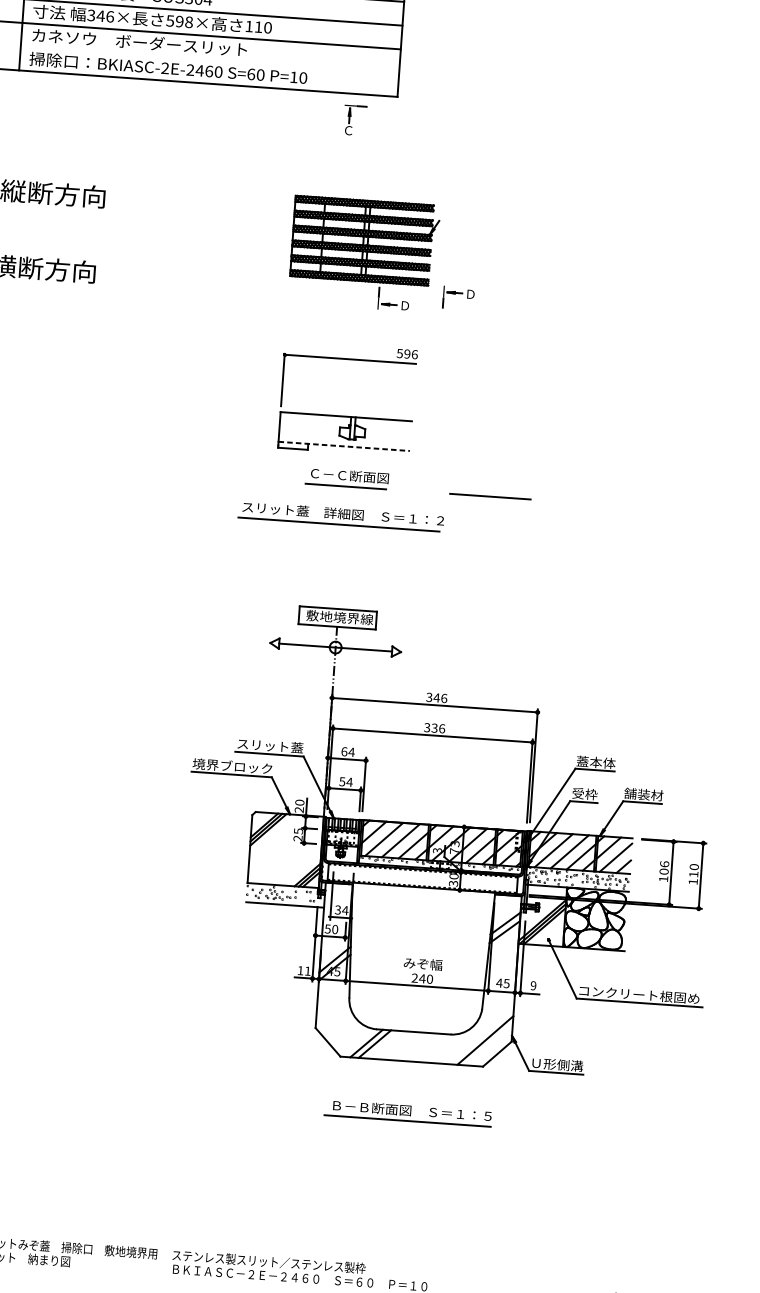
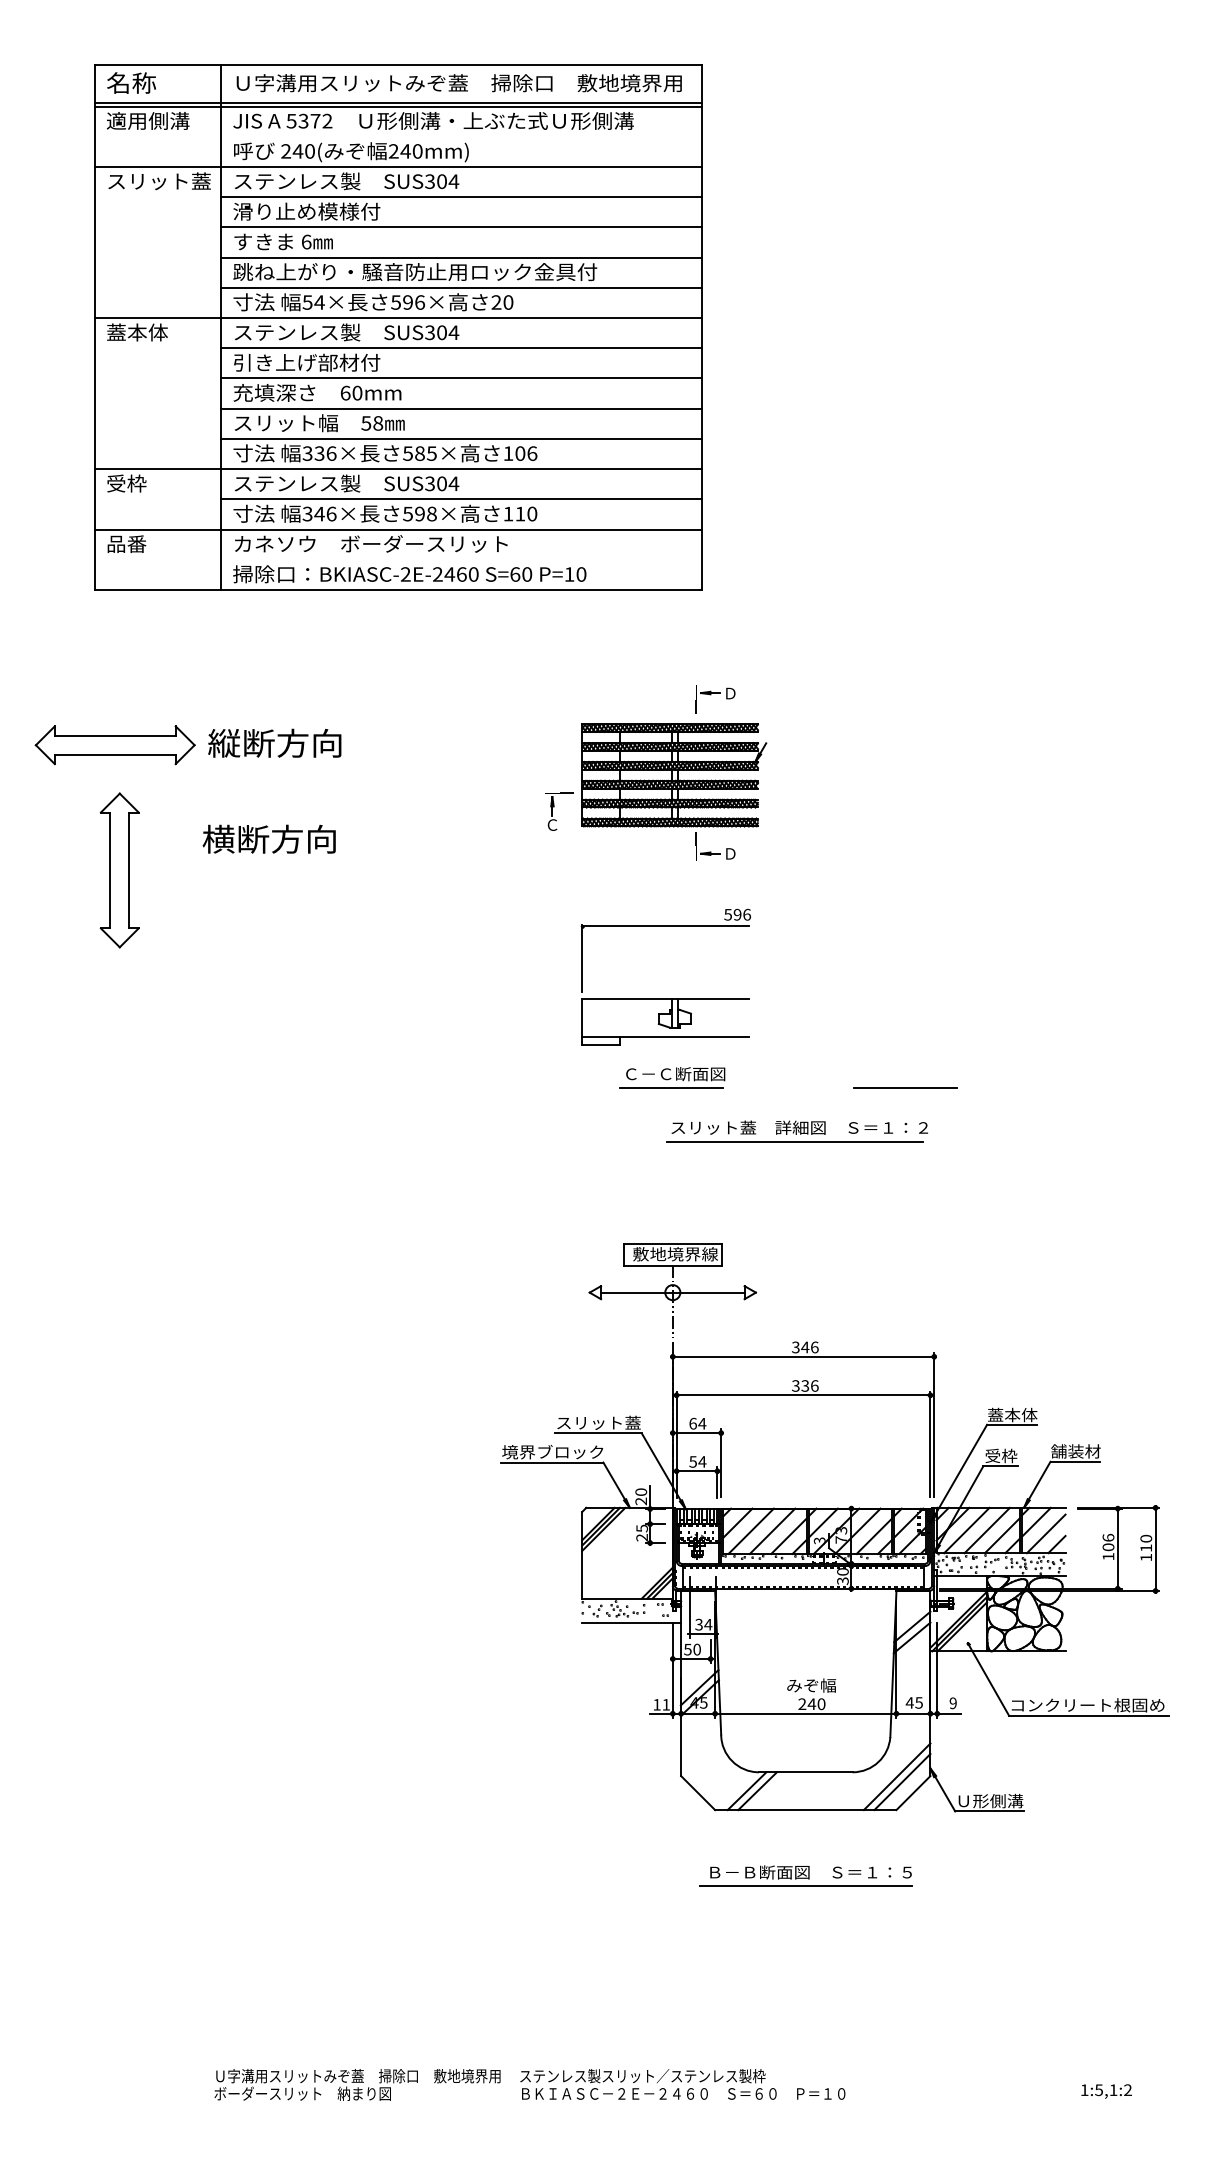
part: (351, 116) -> (554, 807), moved
part: (458, 298) -> (715, 699), moved
line: (343, 446) -> (665, 1037), dashed -> solid
line: (490, 496) -> (905, 1087), moved
part: (340, 516) -> (796, 1131), moved
line: (489, 1045) -> (902, 1782), added

